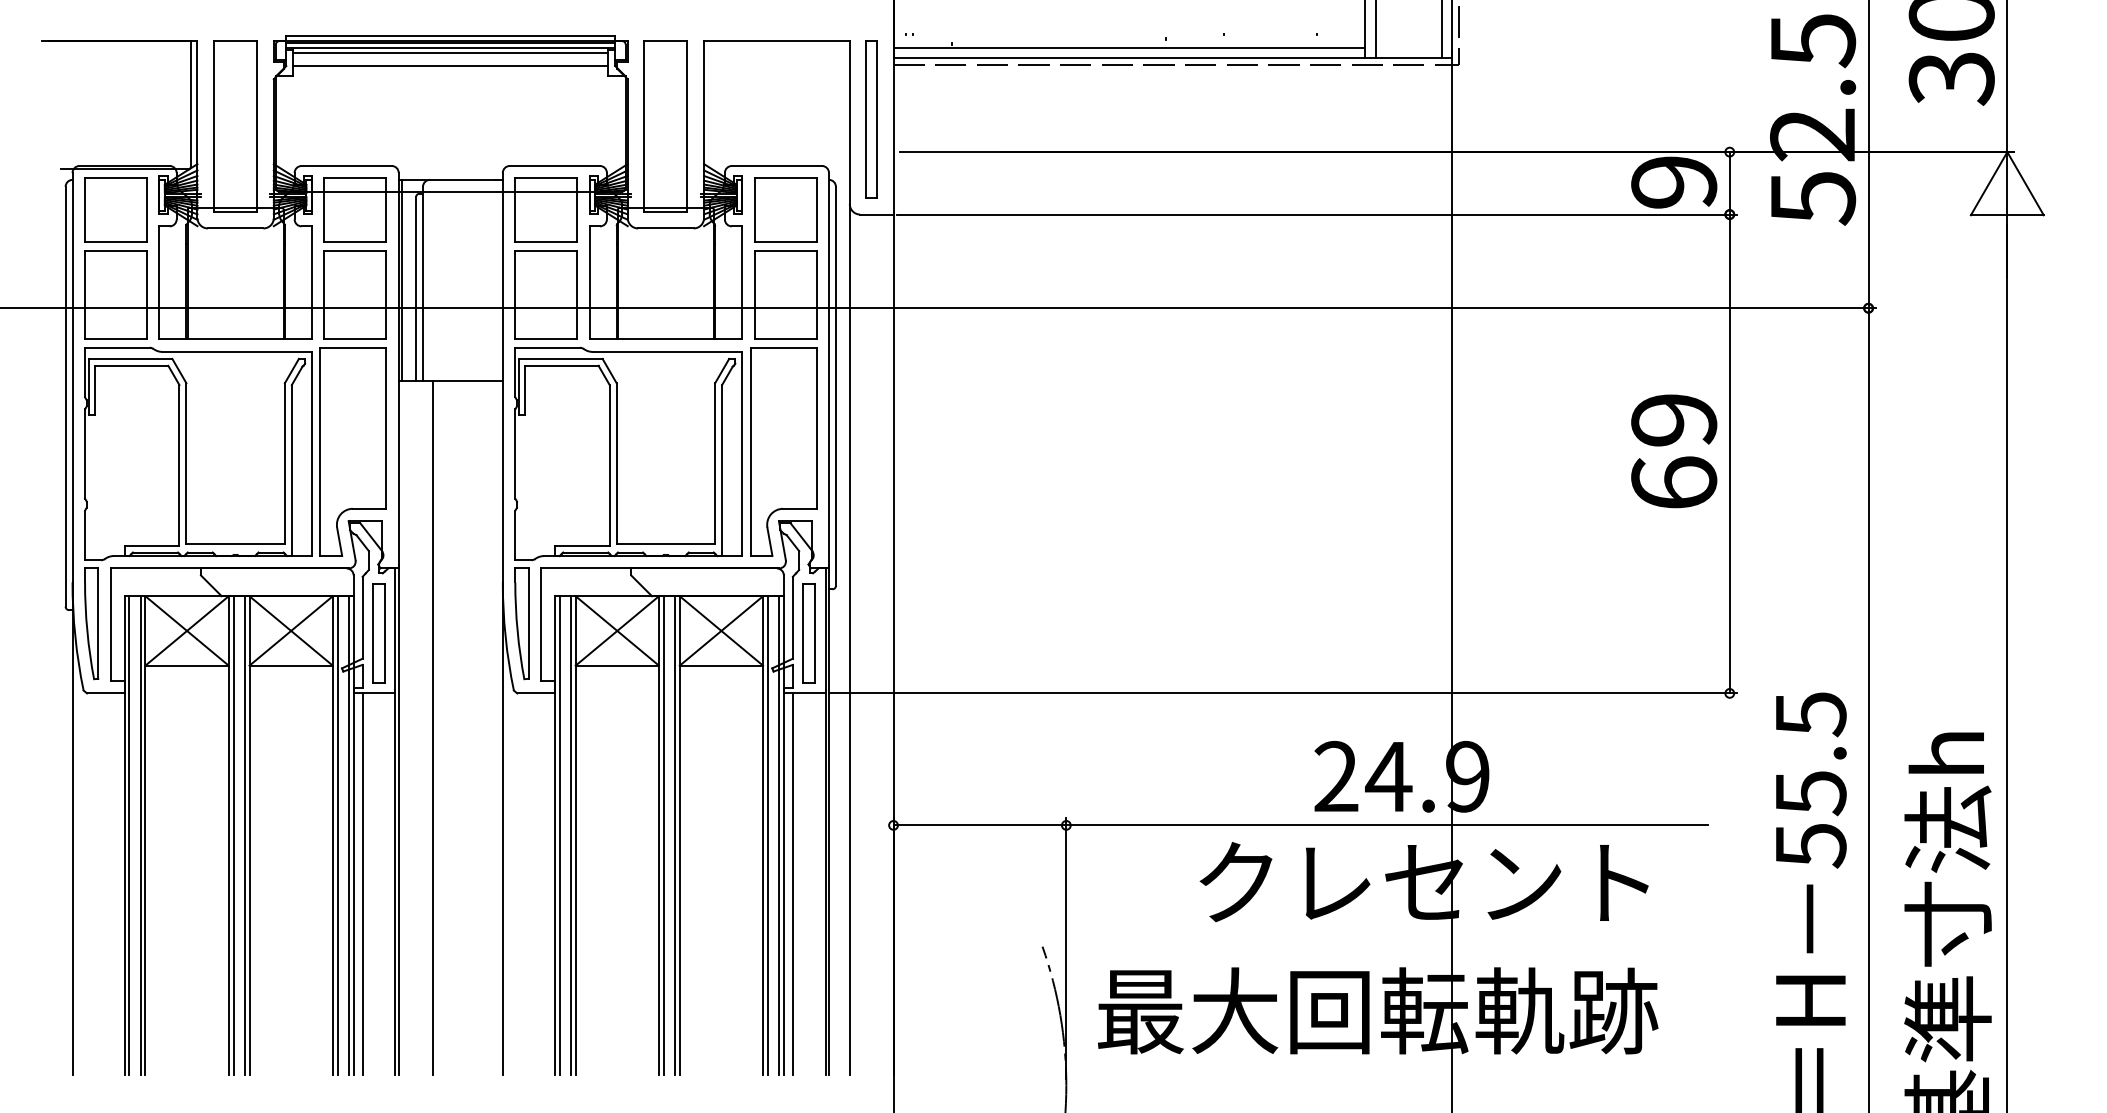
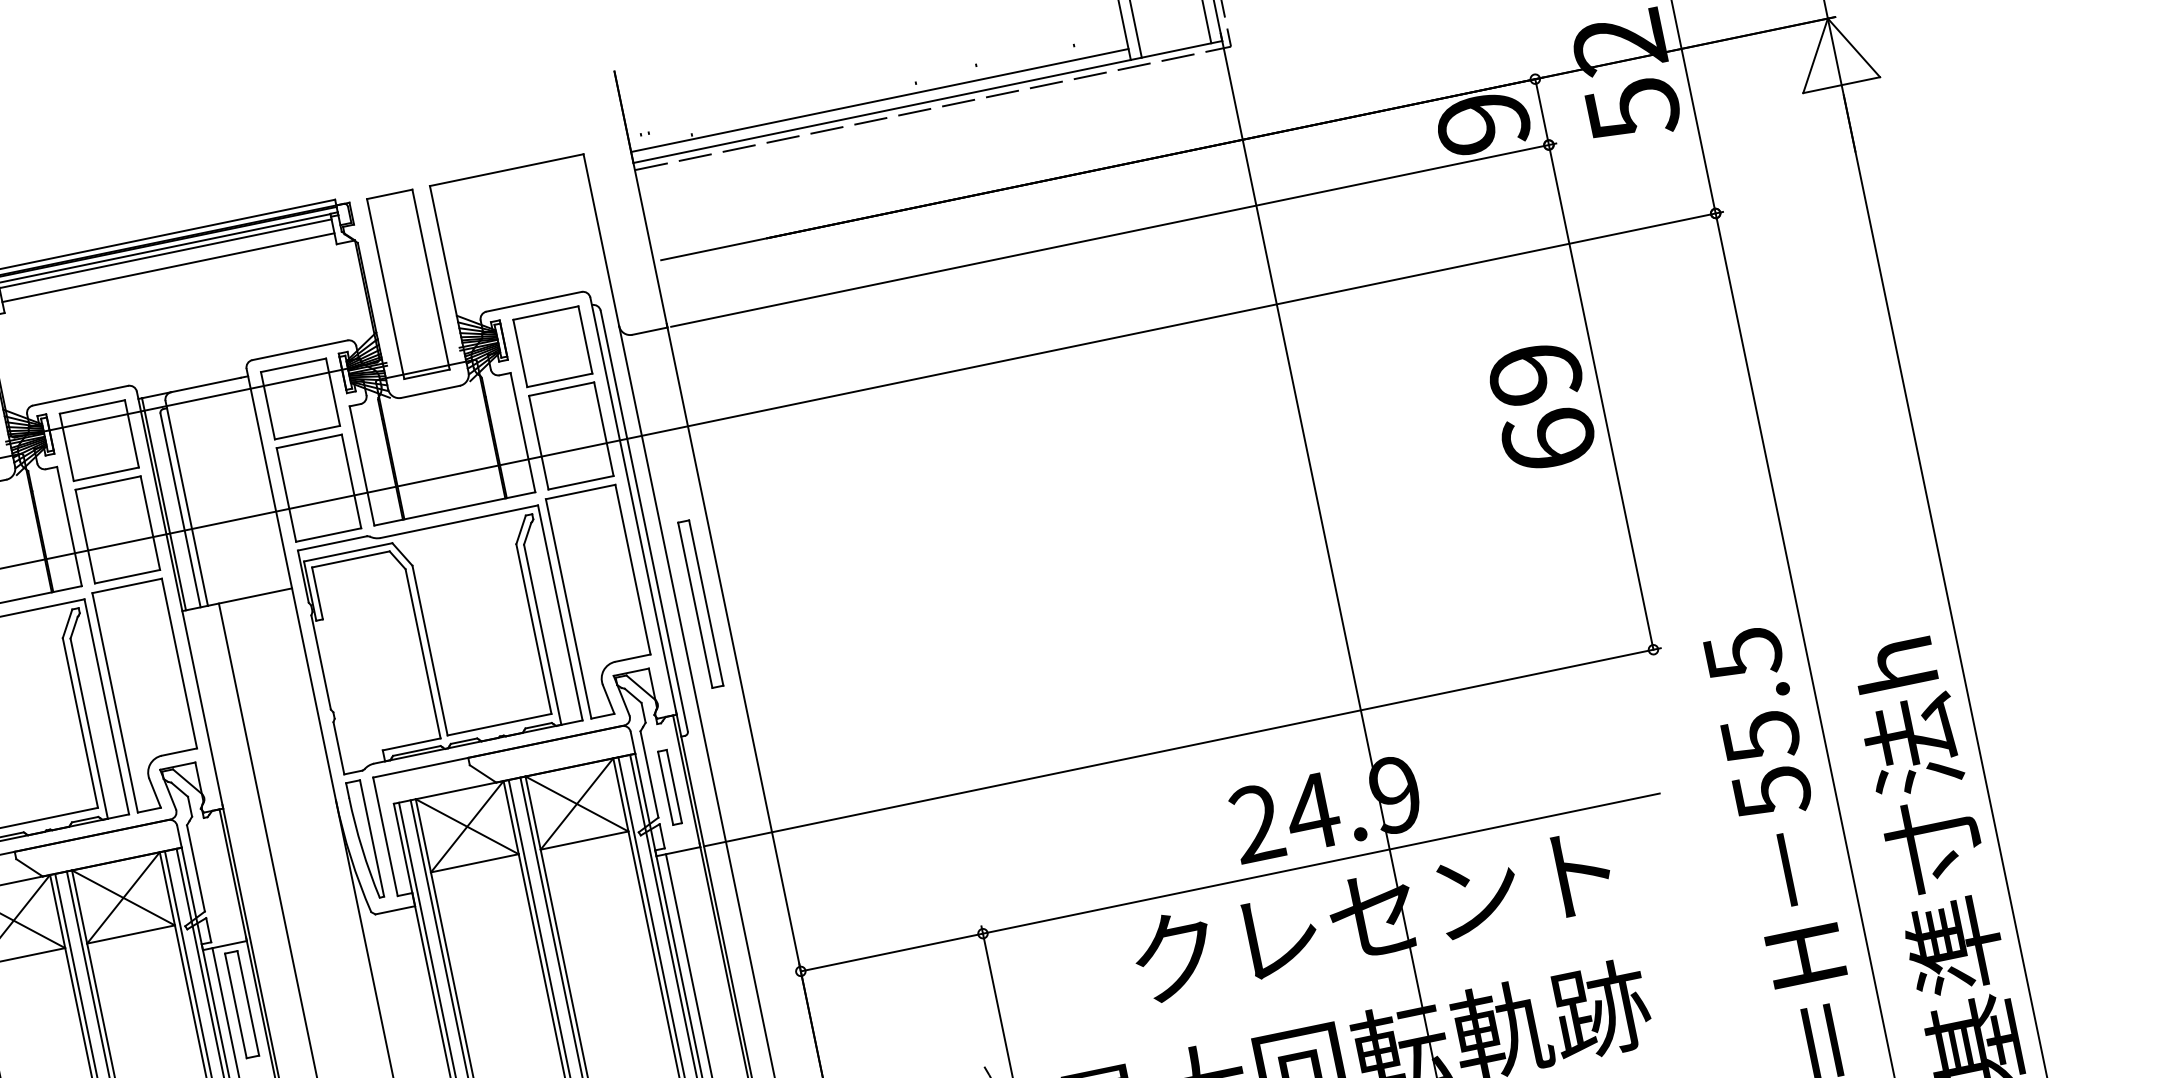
part: (871, 119) -> (700, 604), moved
part: (378, 633) -> (241, 1004), moved
part: (808, 633) -> (669, 787), size x0.7

